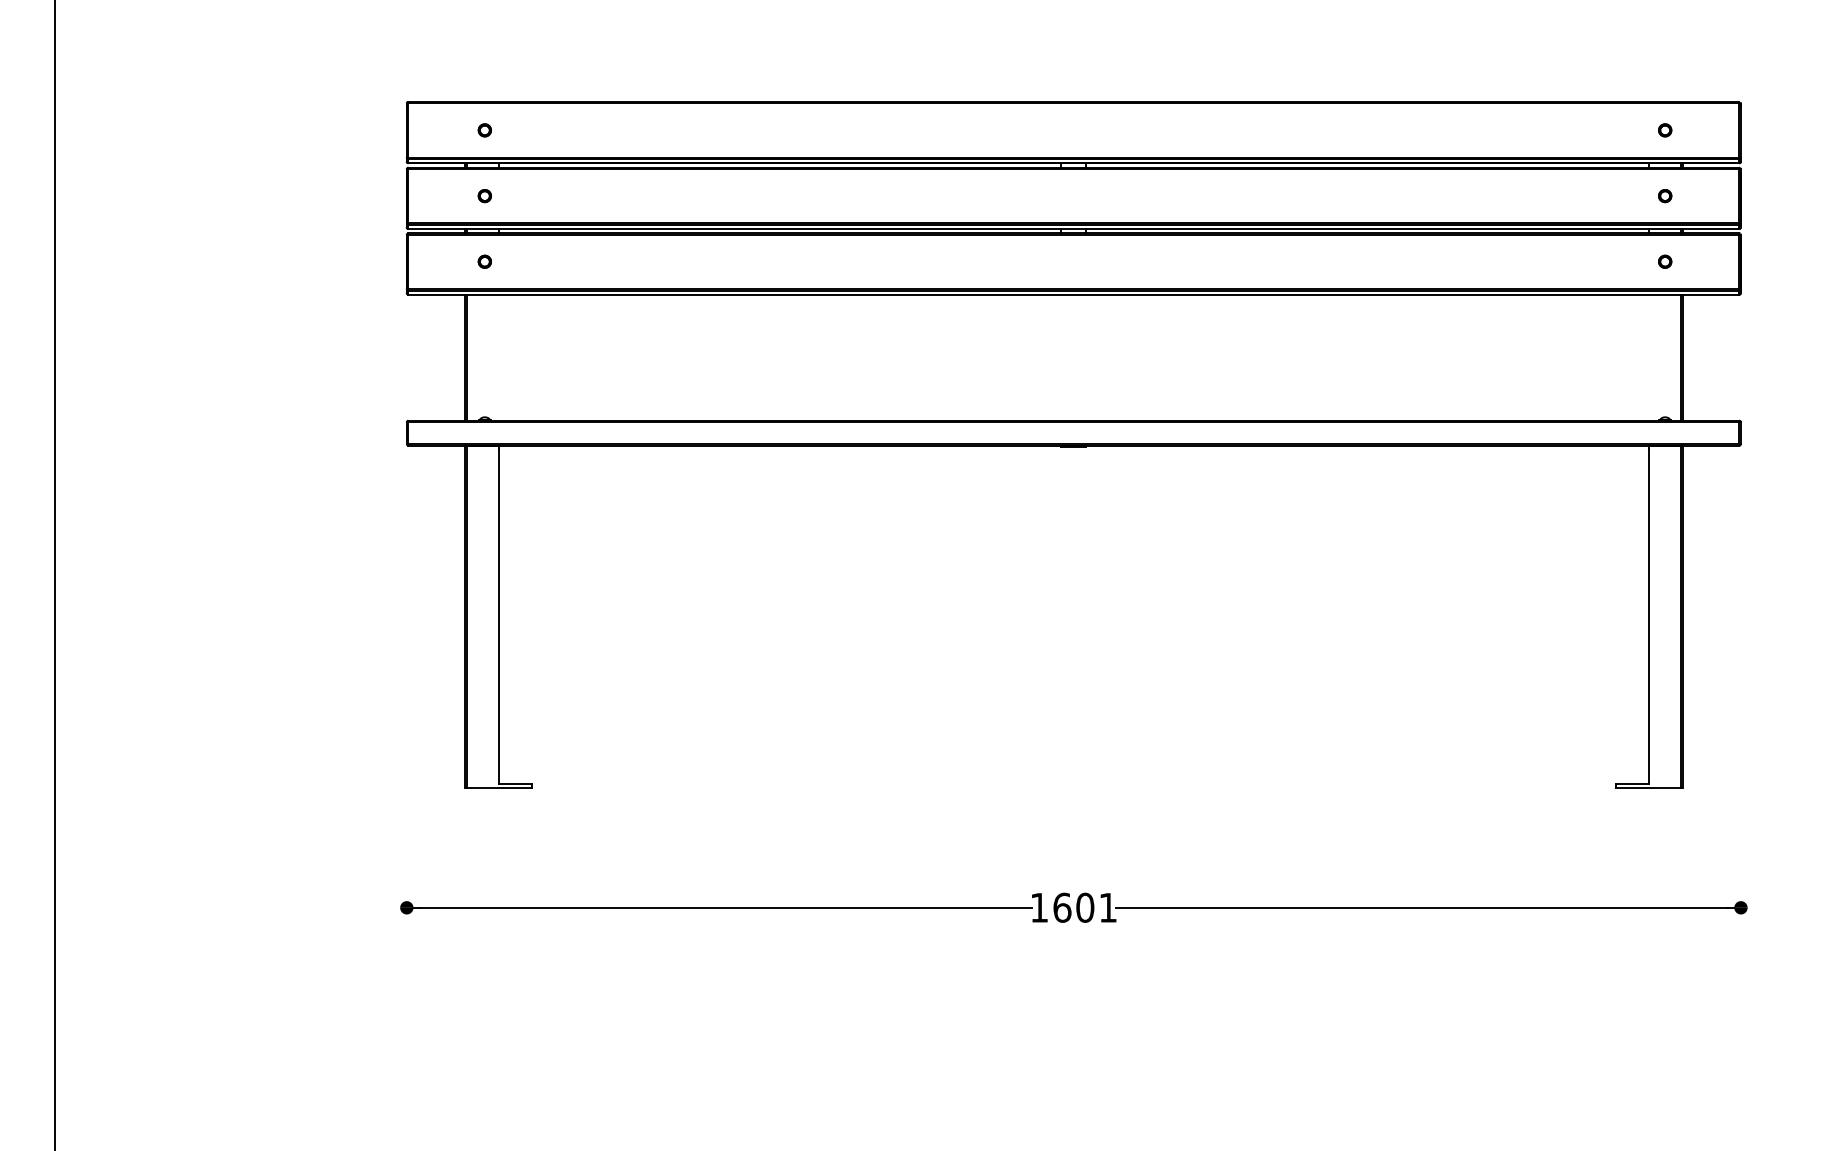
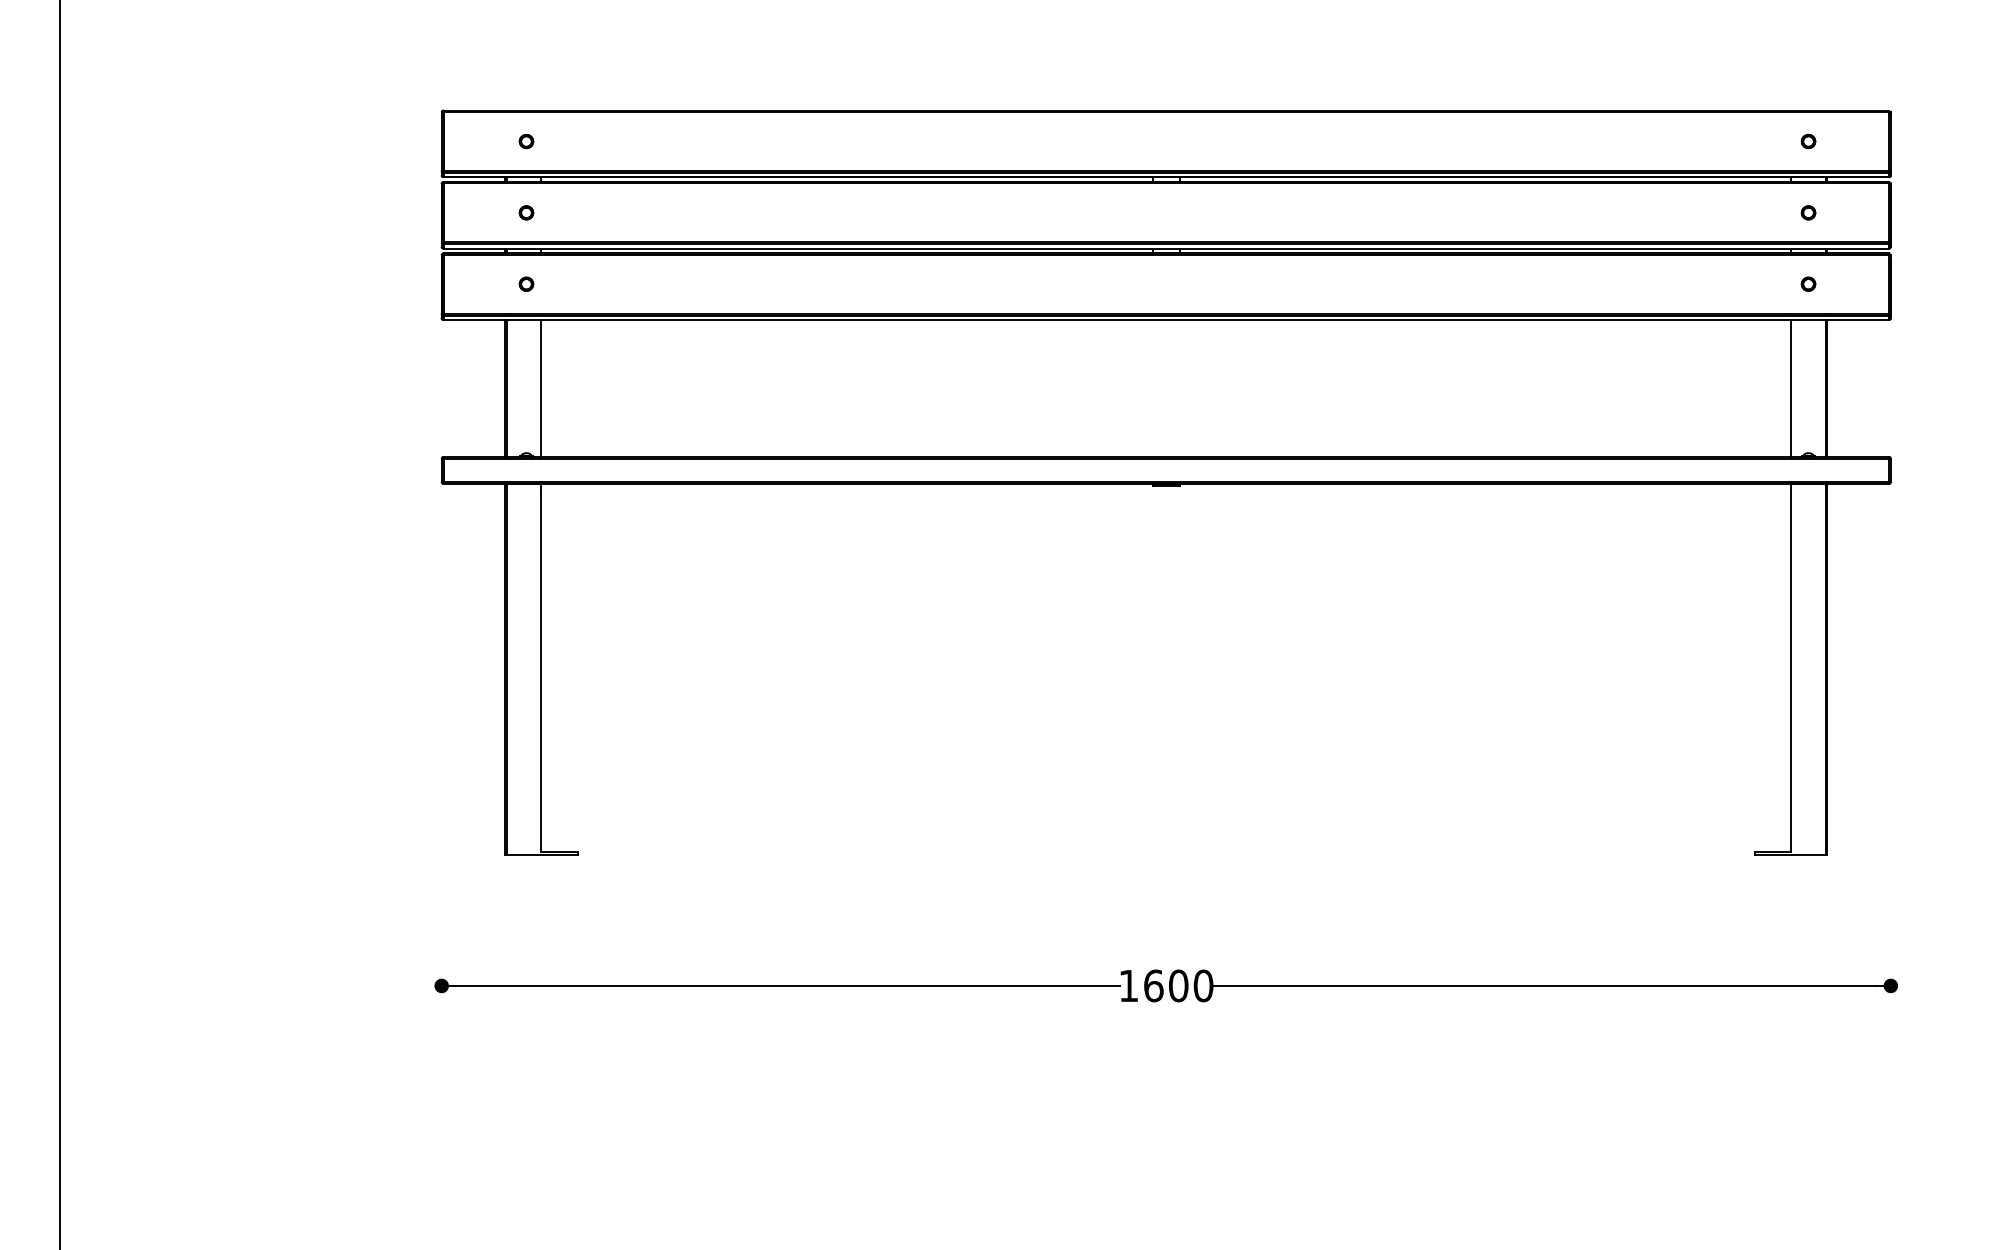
line: (498, 357) -> (541, 388), added
line: (1649, 357) -> (1791, 388), added
text: (1108, 907) -> (1203, 985), 1601 -> 1600

